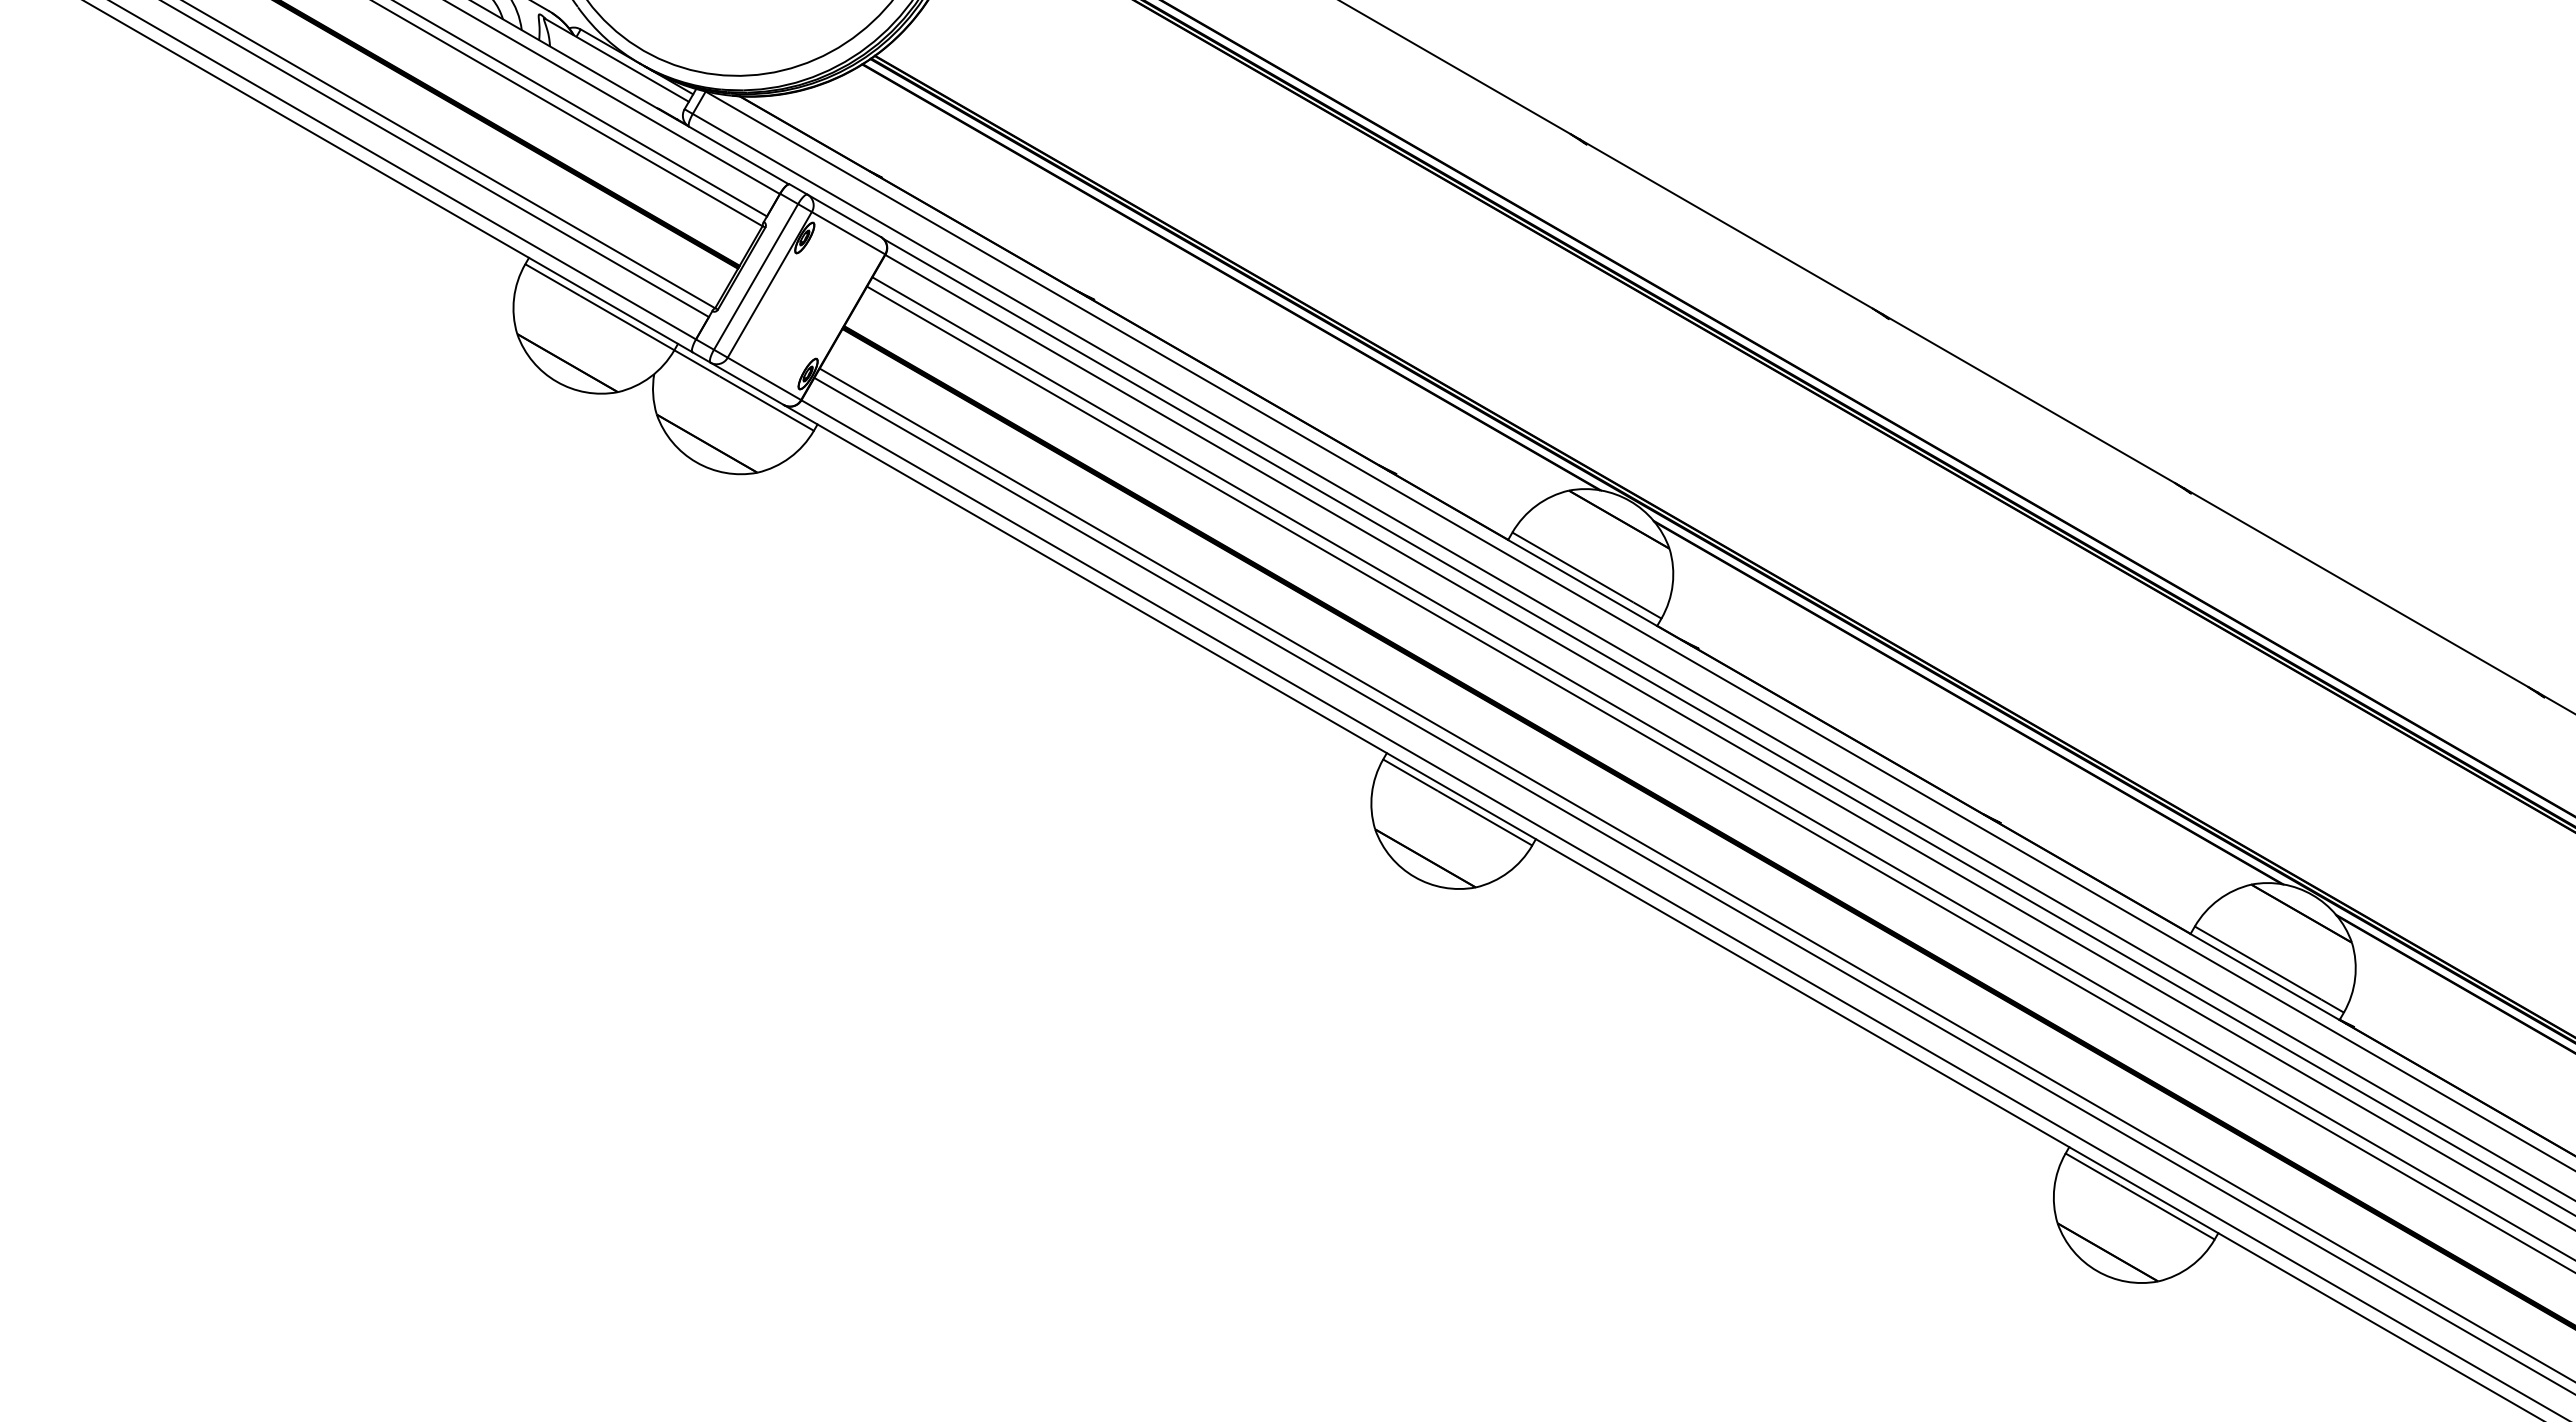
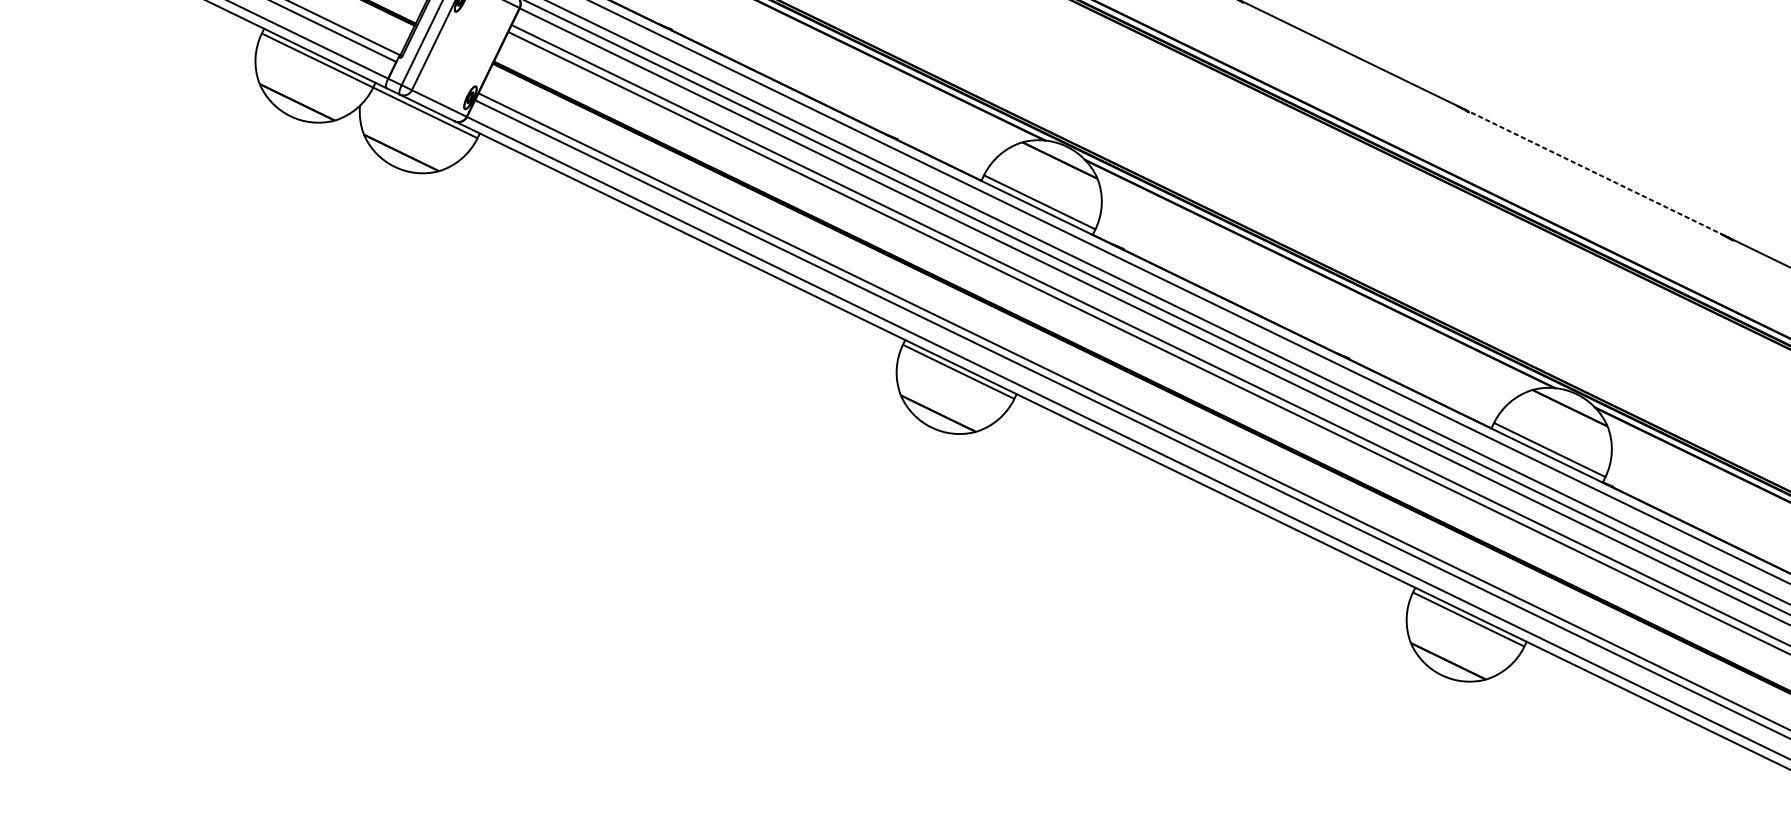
line: (2356, 587) -> (1592, 171), solid -> dashed

